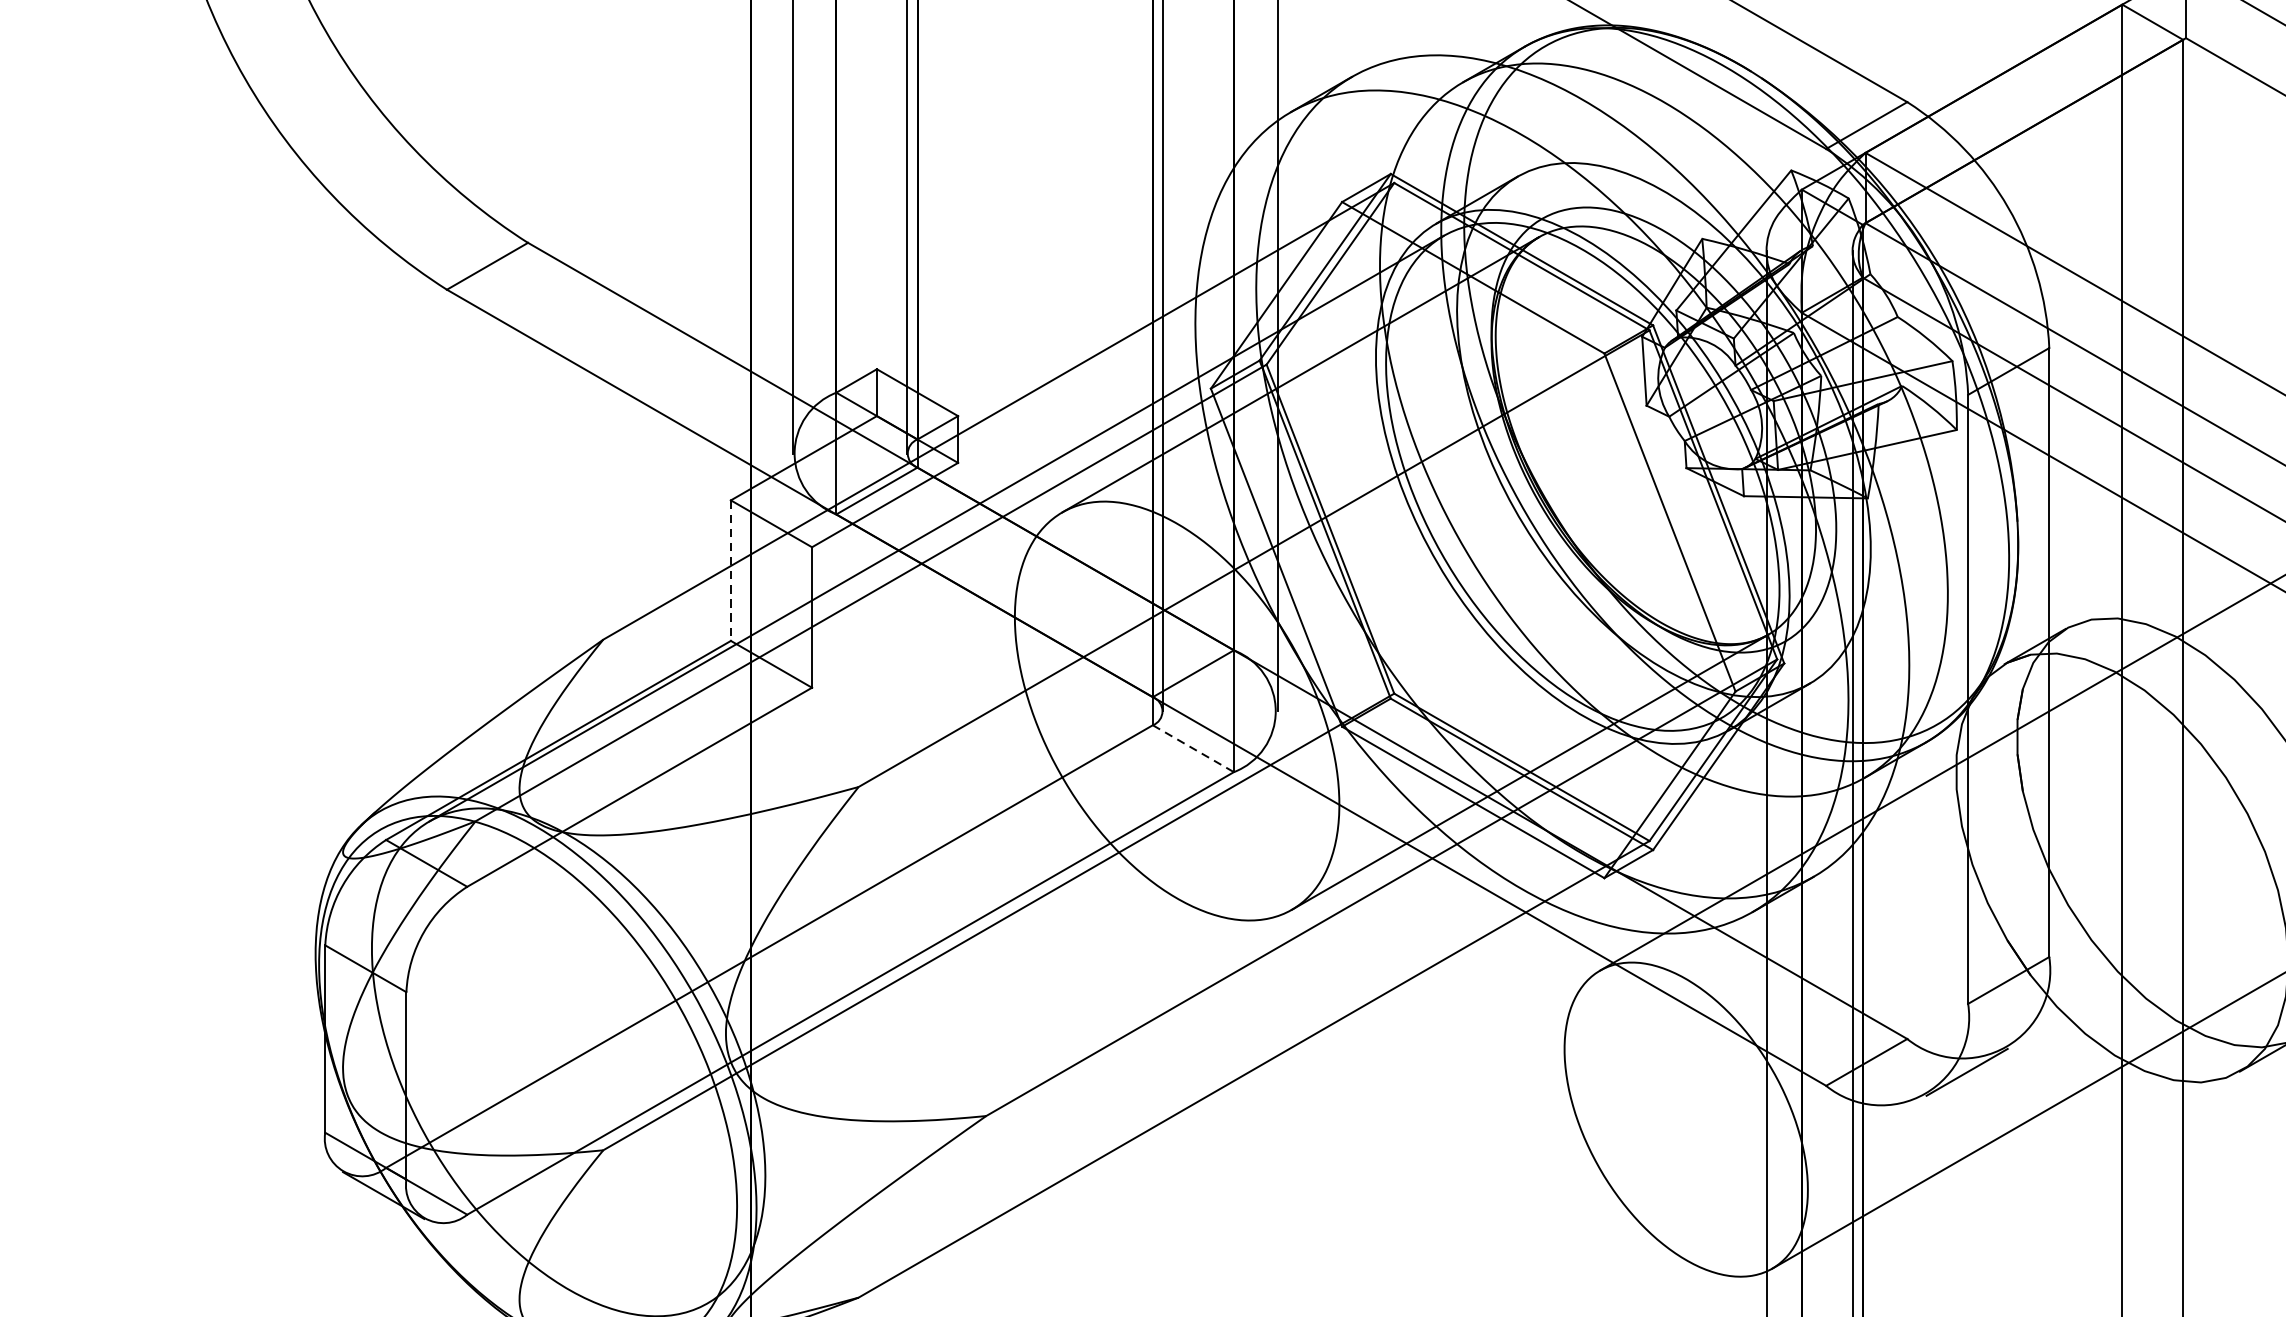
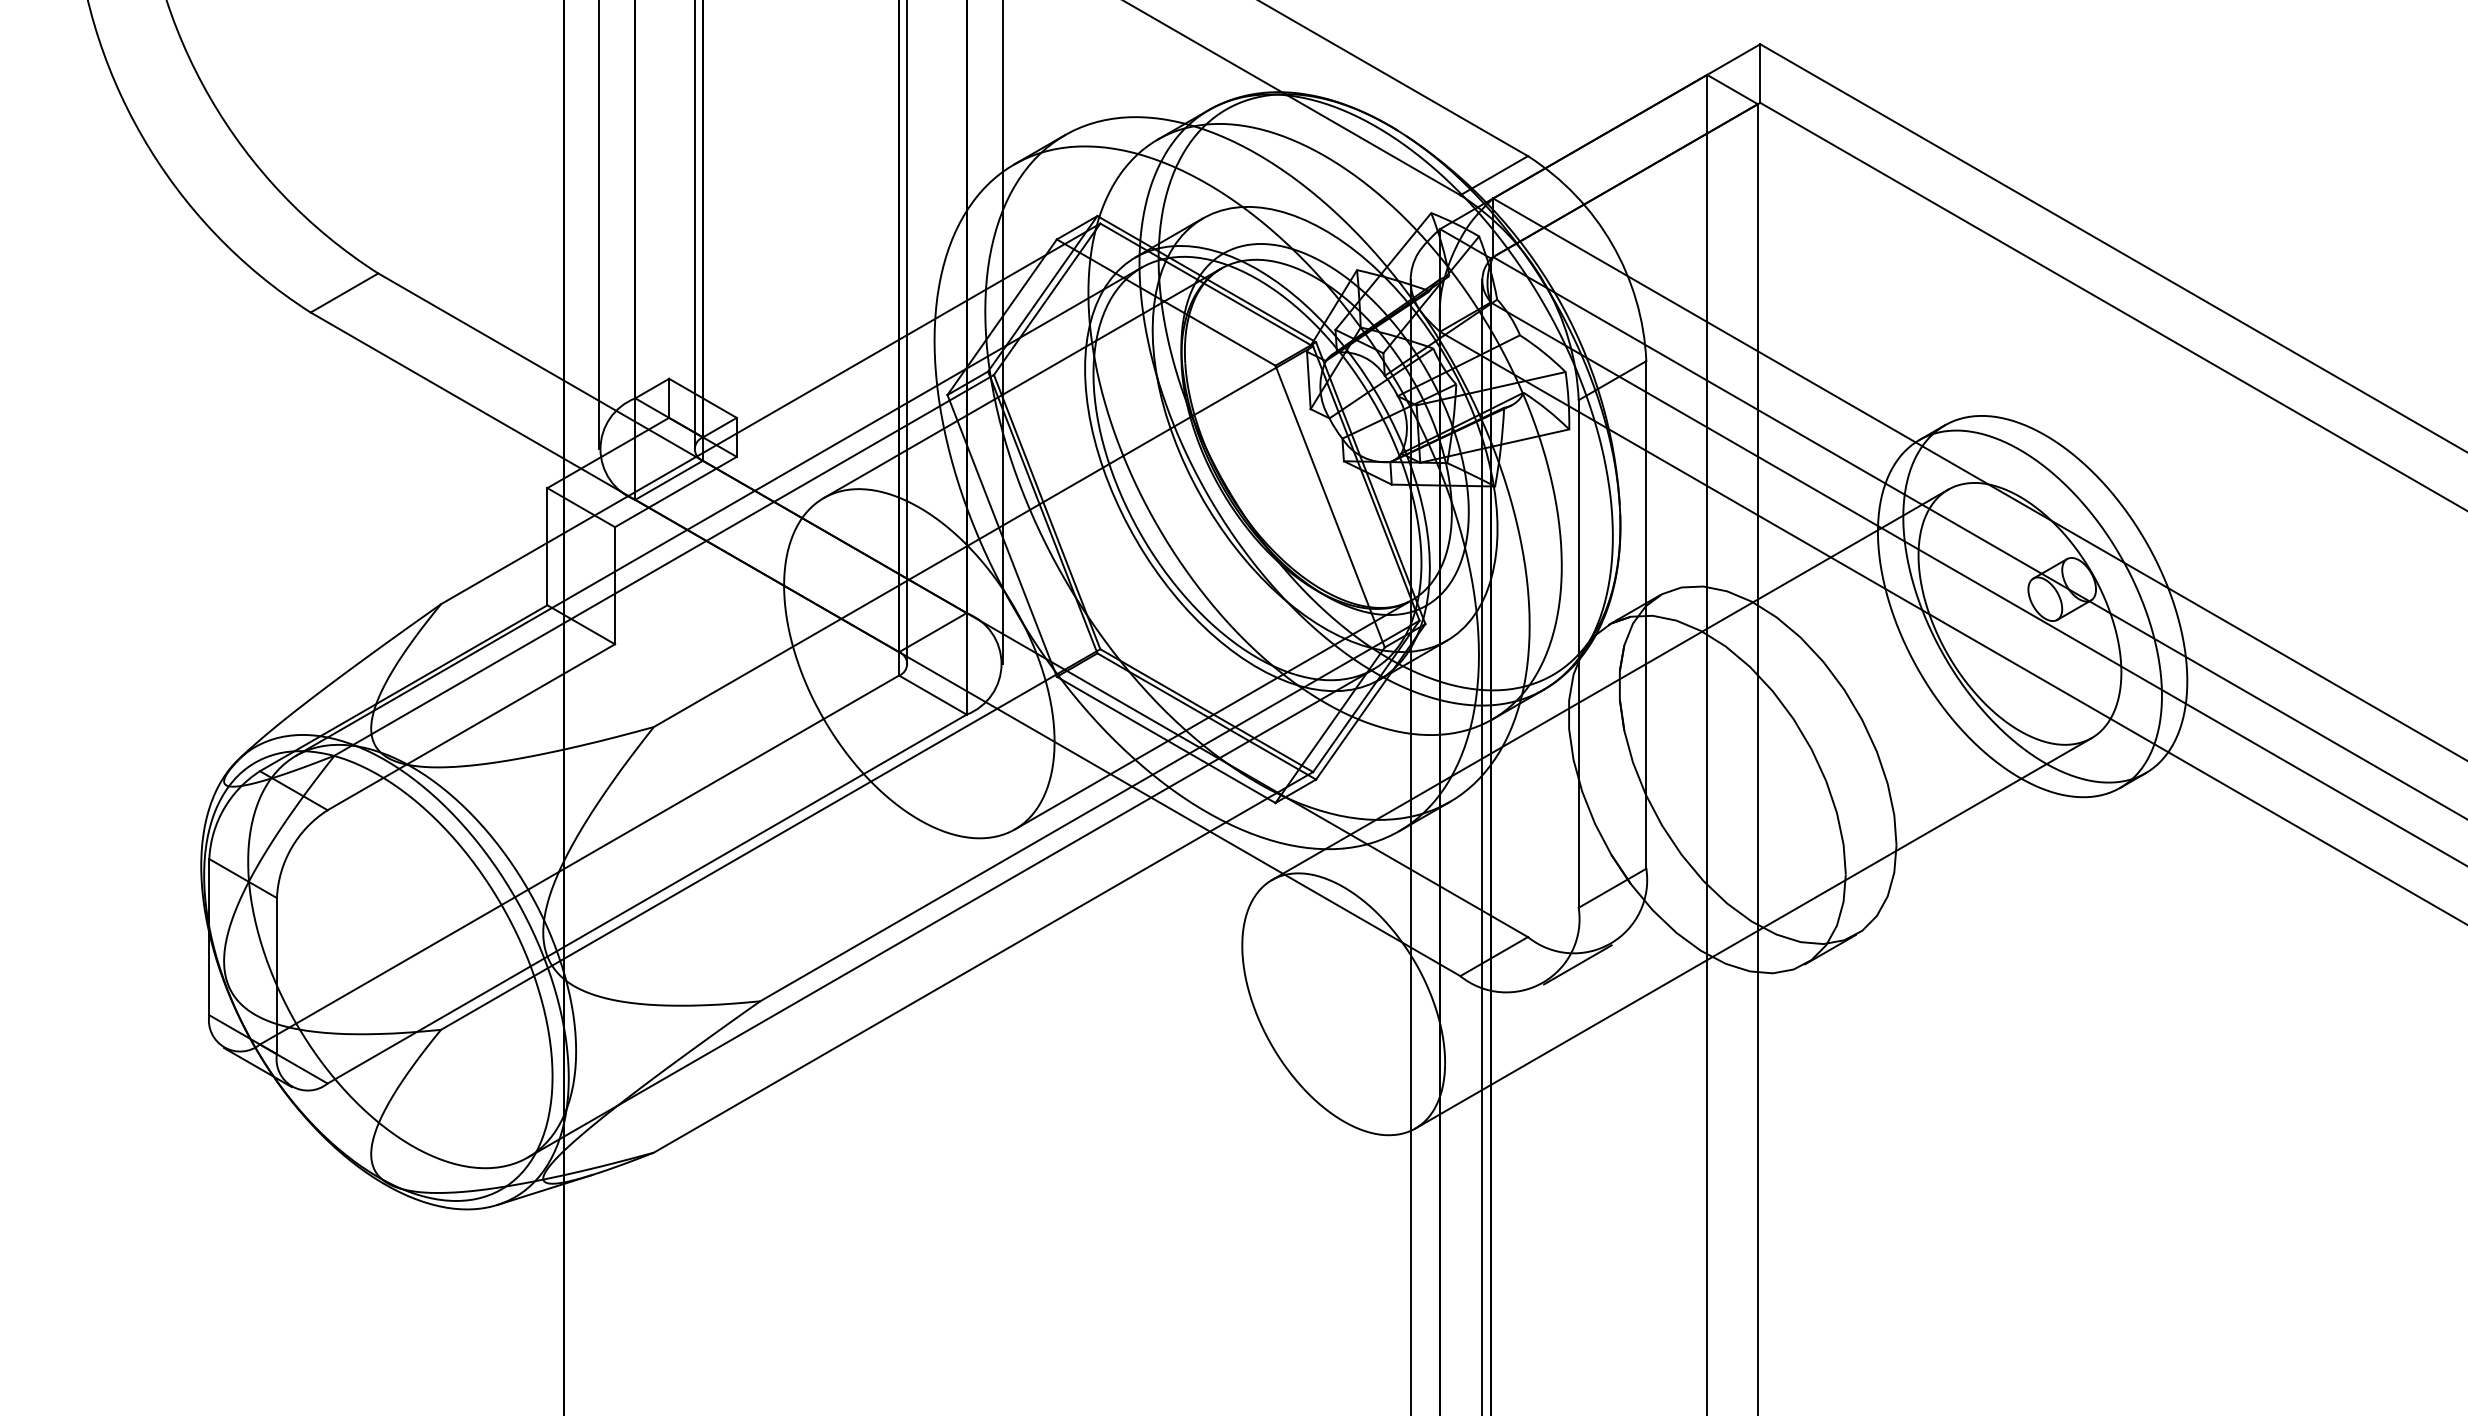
line: (731, 570) -> (547, 546), dashed -> solid
line: (1194, 749) -> (933, 695), dashed -> solid
line: (1214, 1010) -> (950, 913), added

